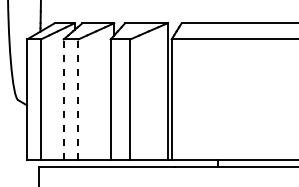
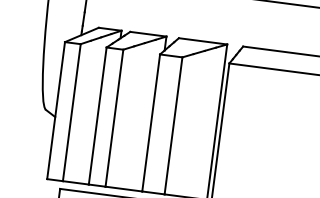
line: (63, 99) -> (97, 115), dashed -> solid
line: (78, 99) -> (114, 117), dashed -> solid

